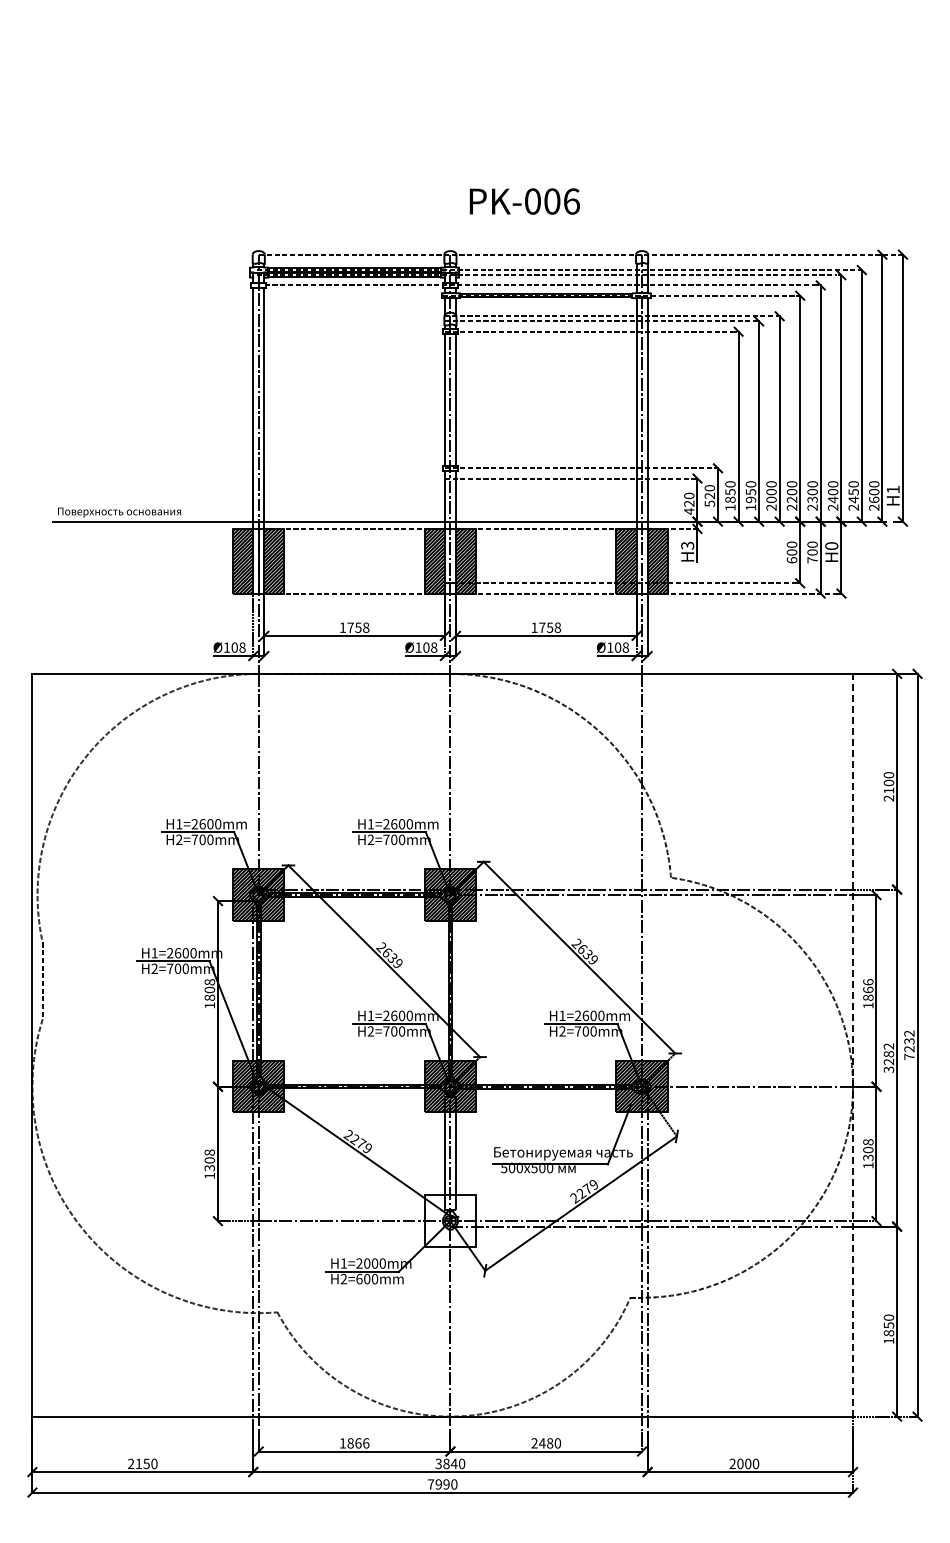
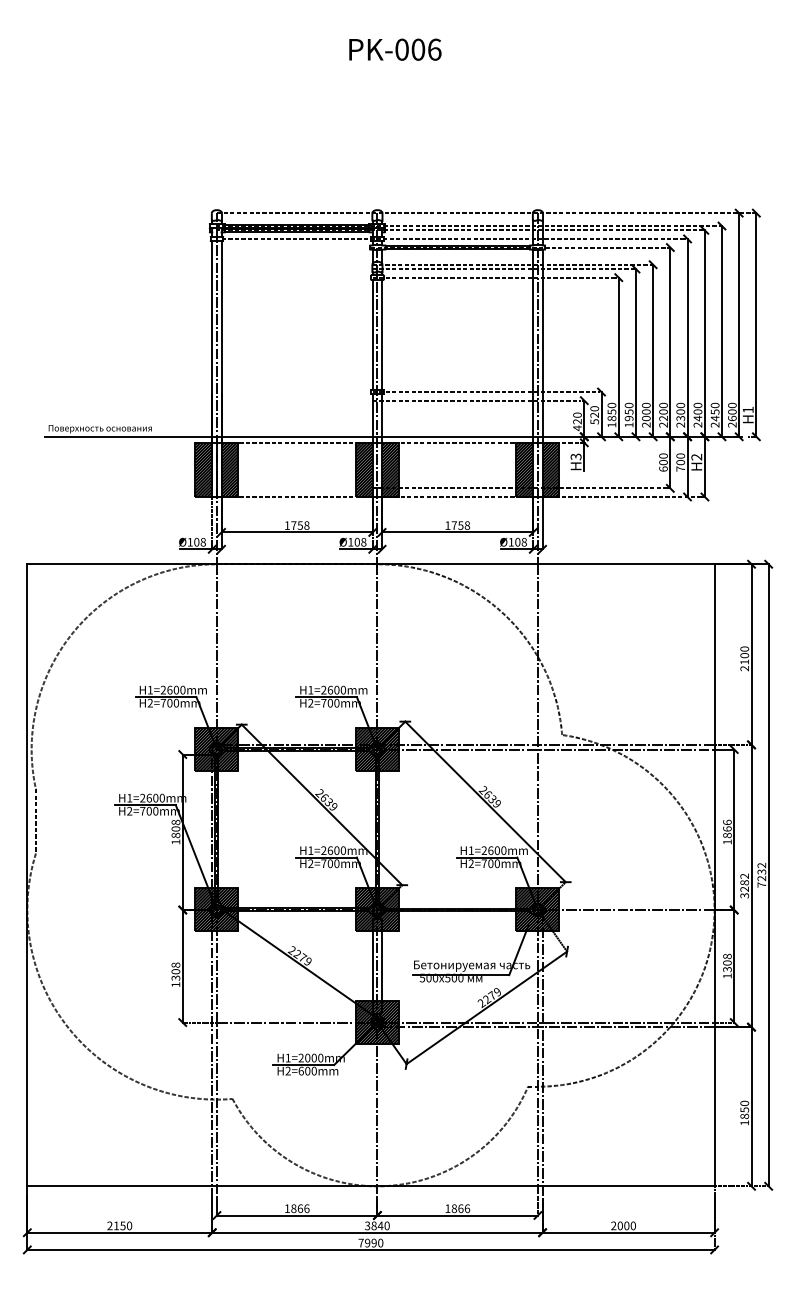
text: (524, 201) -> (395, 49), moved
text: (831, 546) -> (696, 457), H0 -> H2
line: (853, 1044) -> (714, 874), dashed -> solid
hatch: (450, 1220) -> (377, 1022), added
text: (546, 1443) -> (457, 1208), 2480 -> 1866

